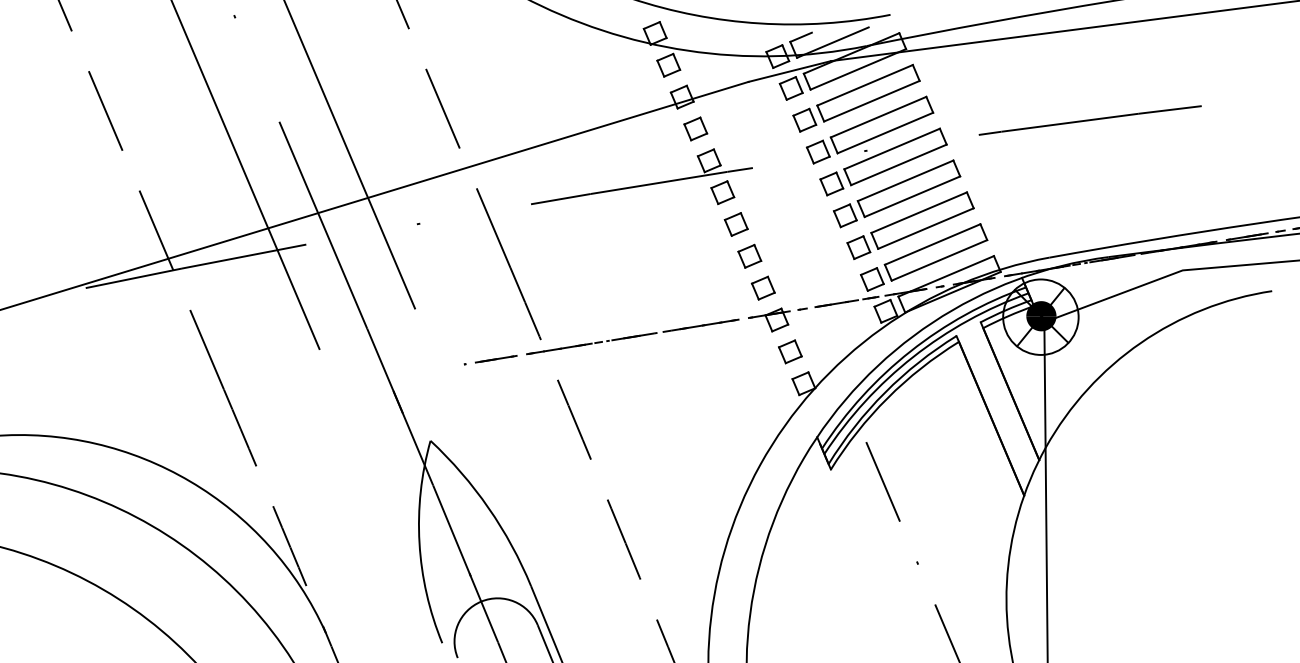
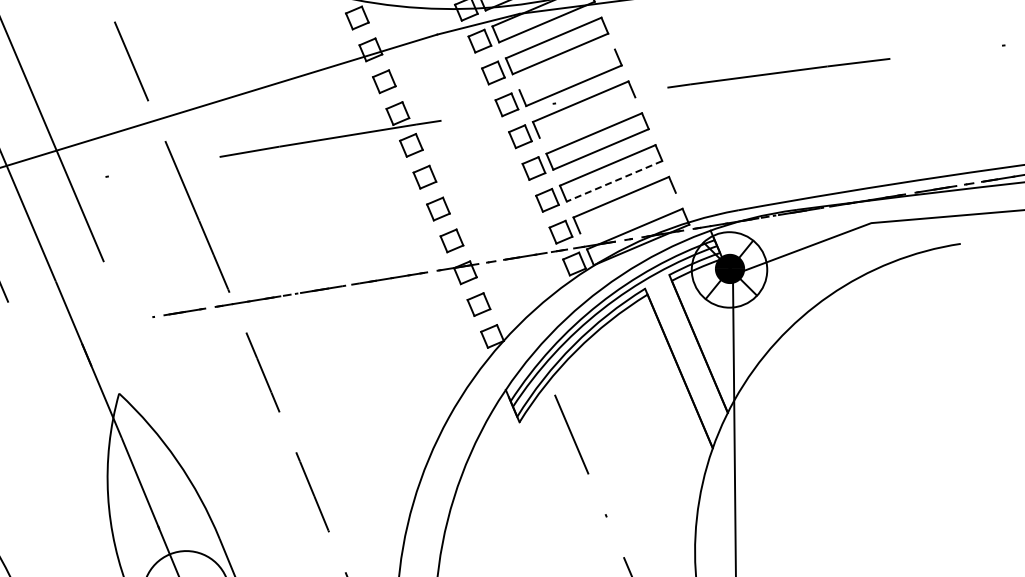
line: (878, 116) -> (567, 69), removed
line: (898, 164) -> (587, 117), removed
line: (925, 228) -> (614, 181), solid -> dashed
line: (939, 260) -> (628, 213), removed

